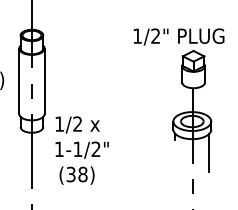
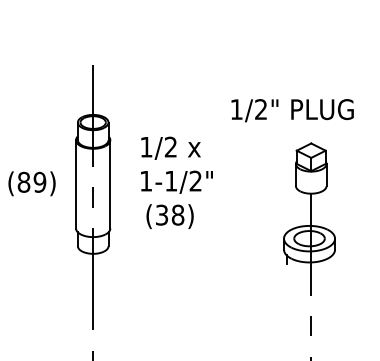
text: (178, 36) -> (292, 110), moved
text: (81, 150) -> (176, 182), moved
line: (209, 153) -> (332, 281), removed

